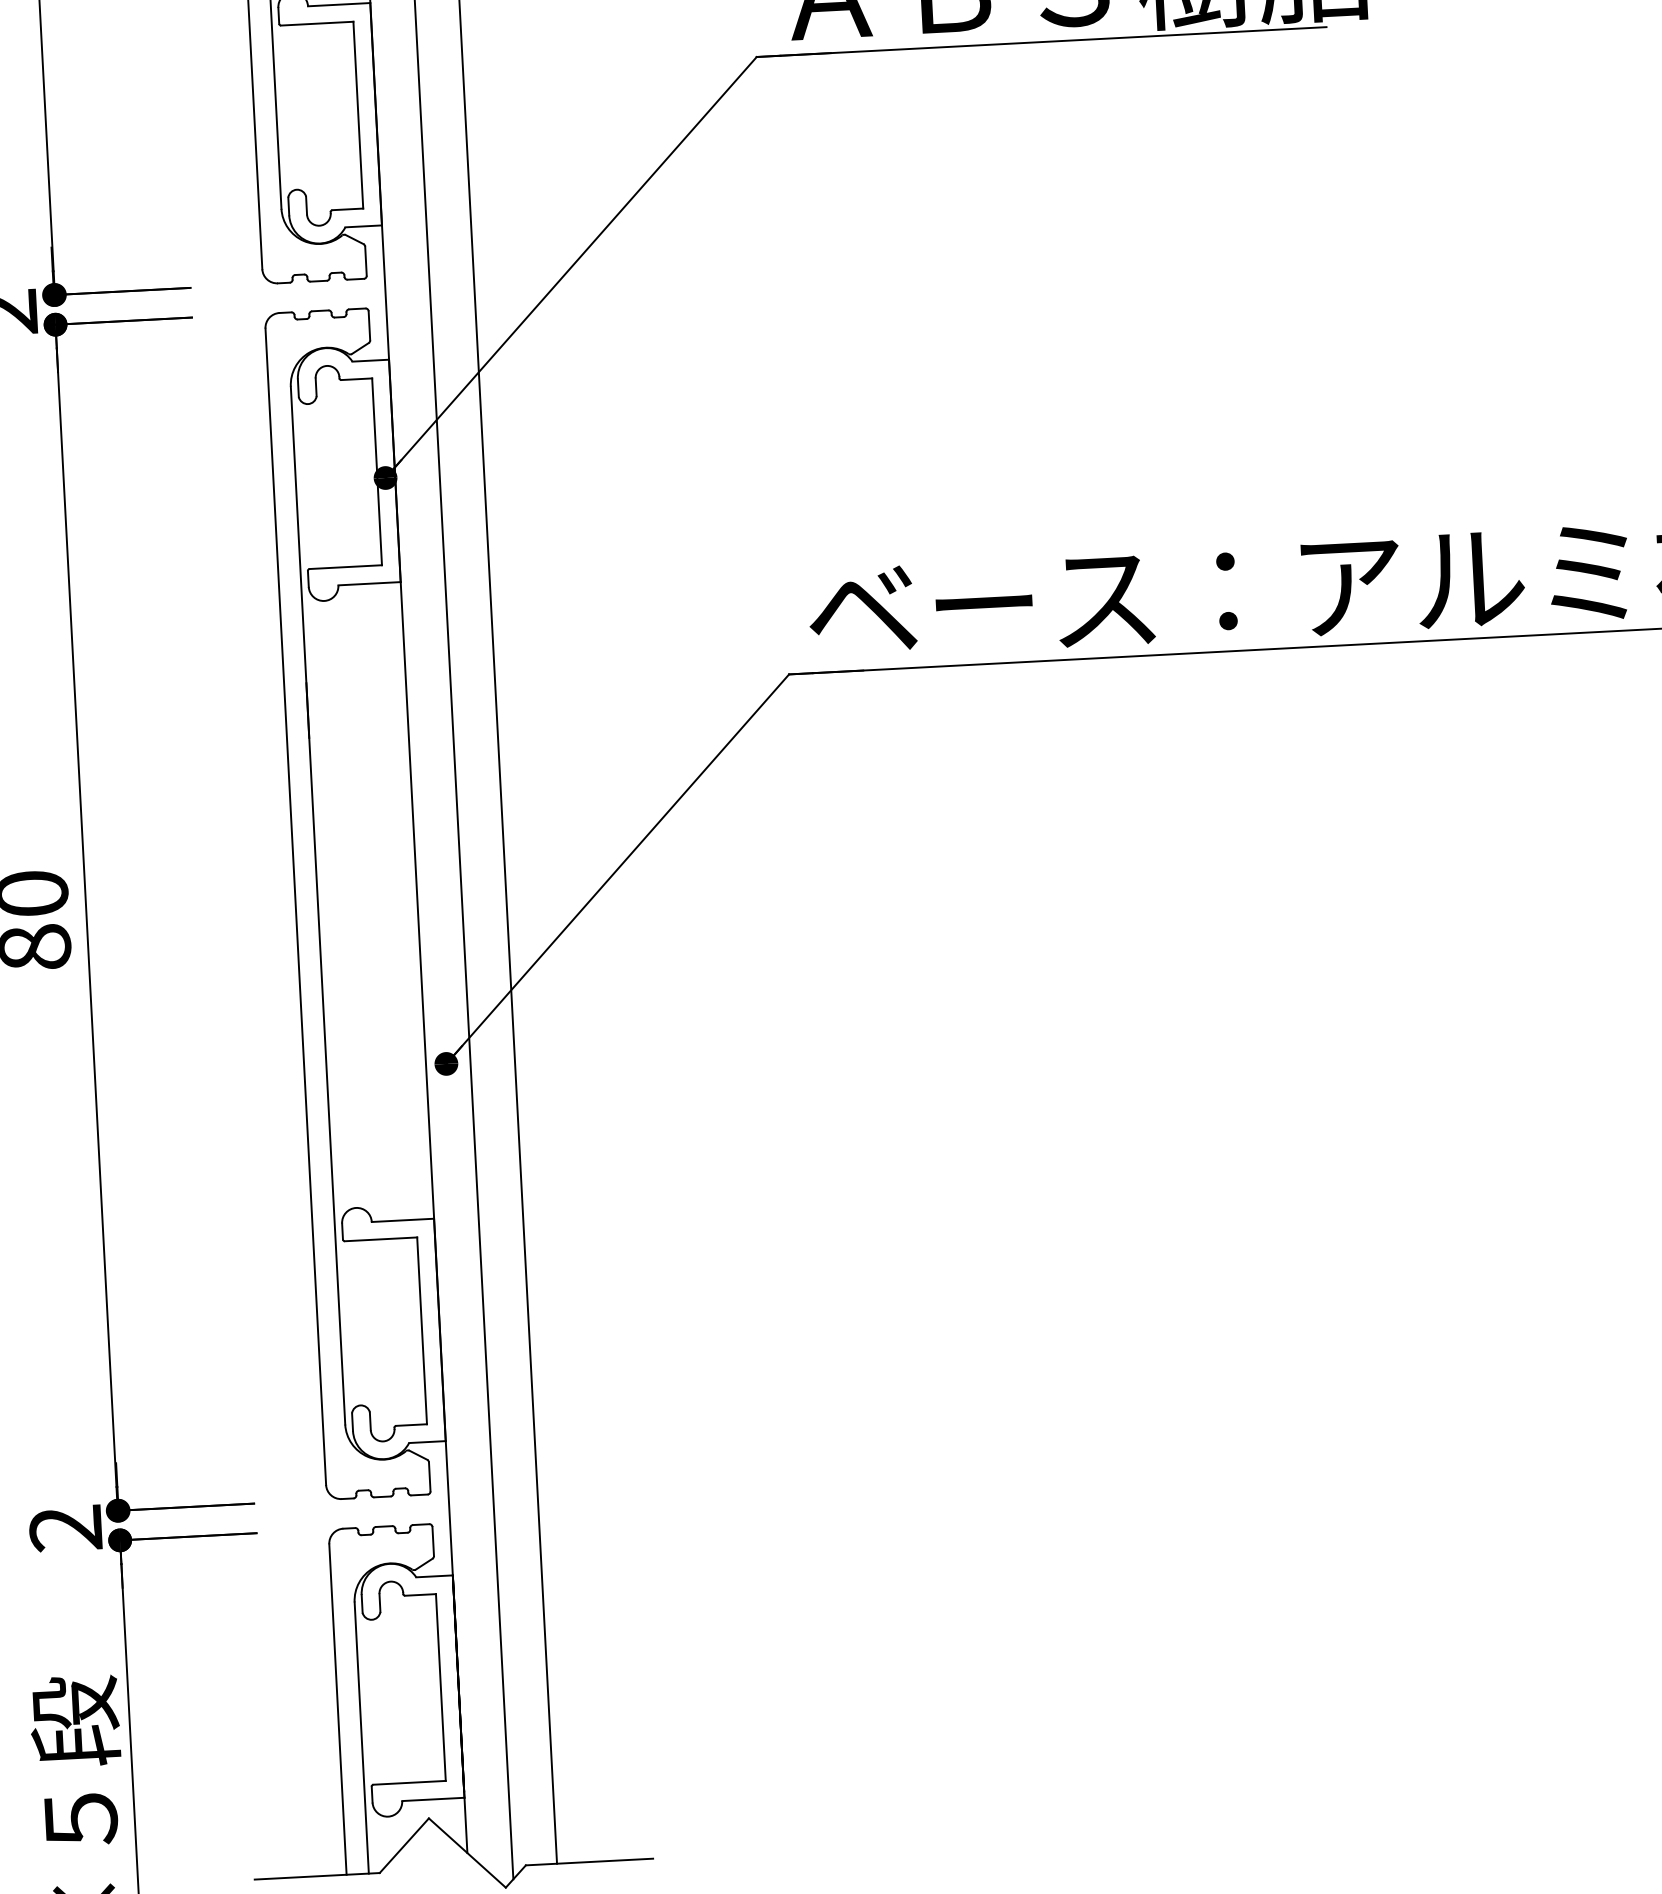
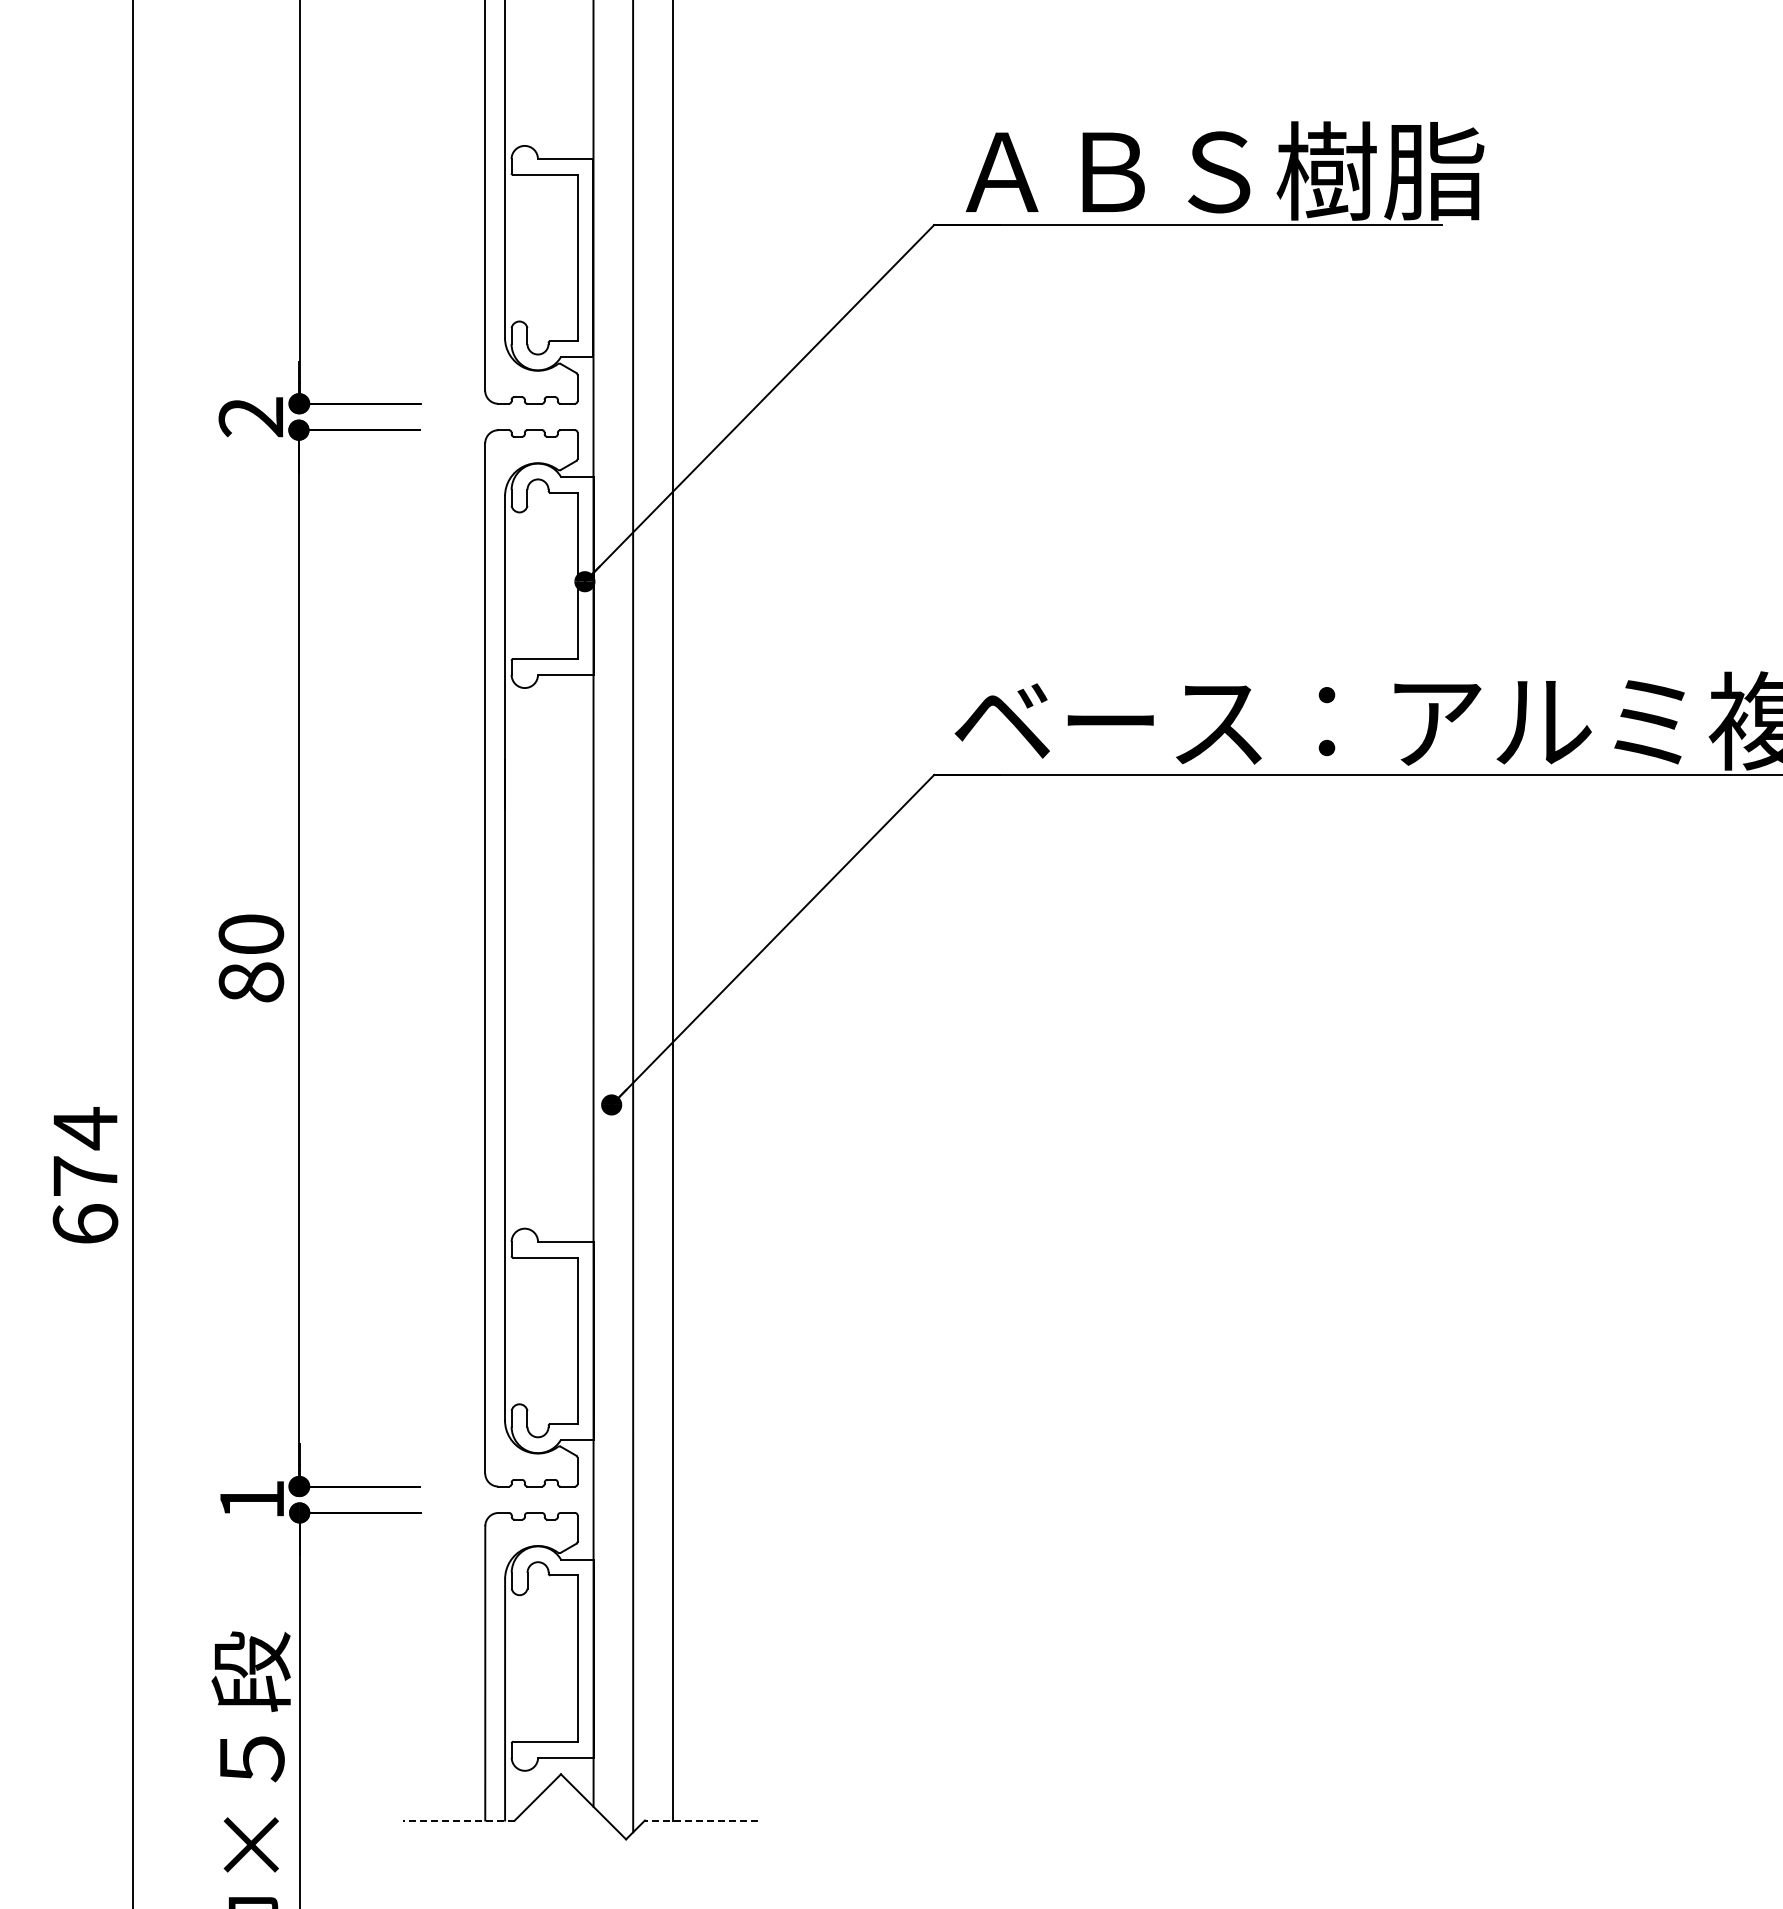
text: (65, 1528) -> (251, 1499), 2 -> 1
line: (589, 1862) -> (701, 1820), solid -> dashed
line: (317, 1876) -> (459, 1820), solid -> dashed

